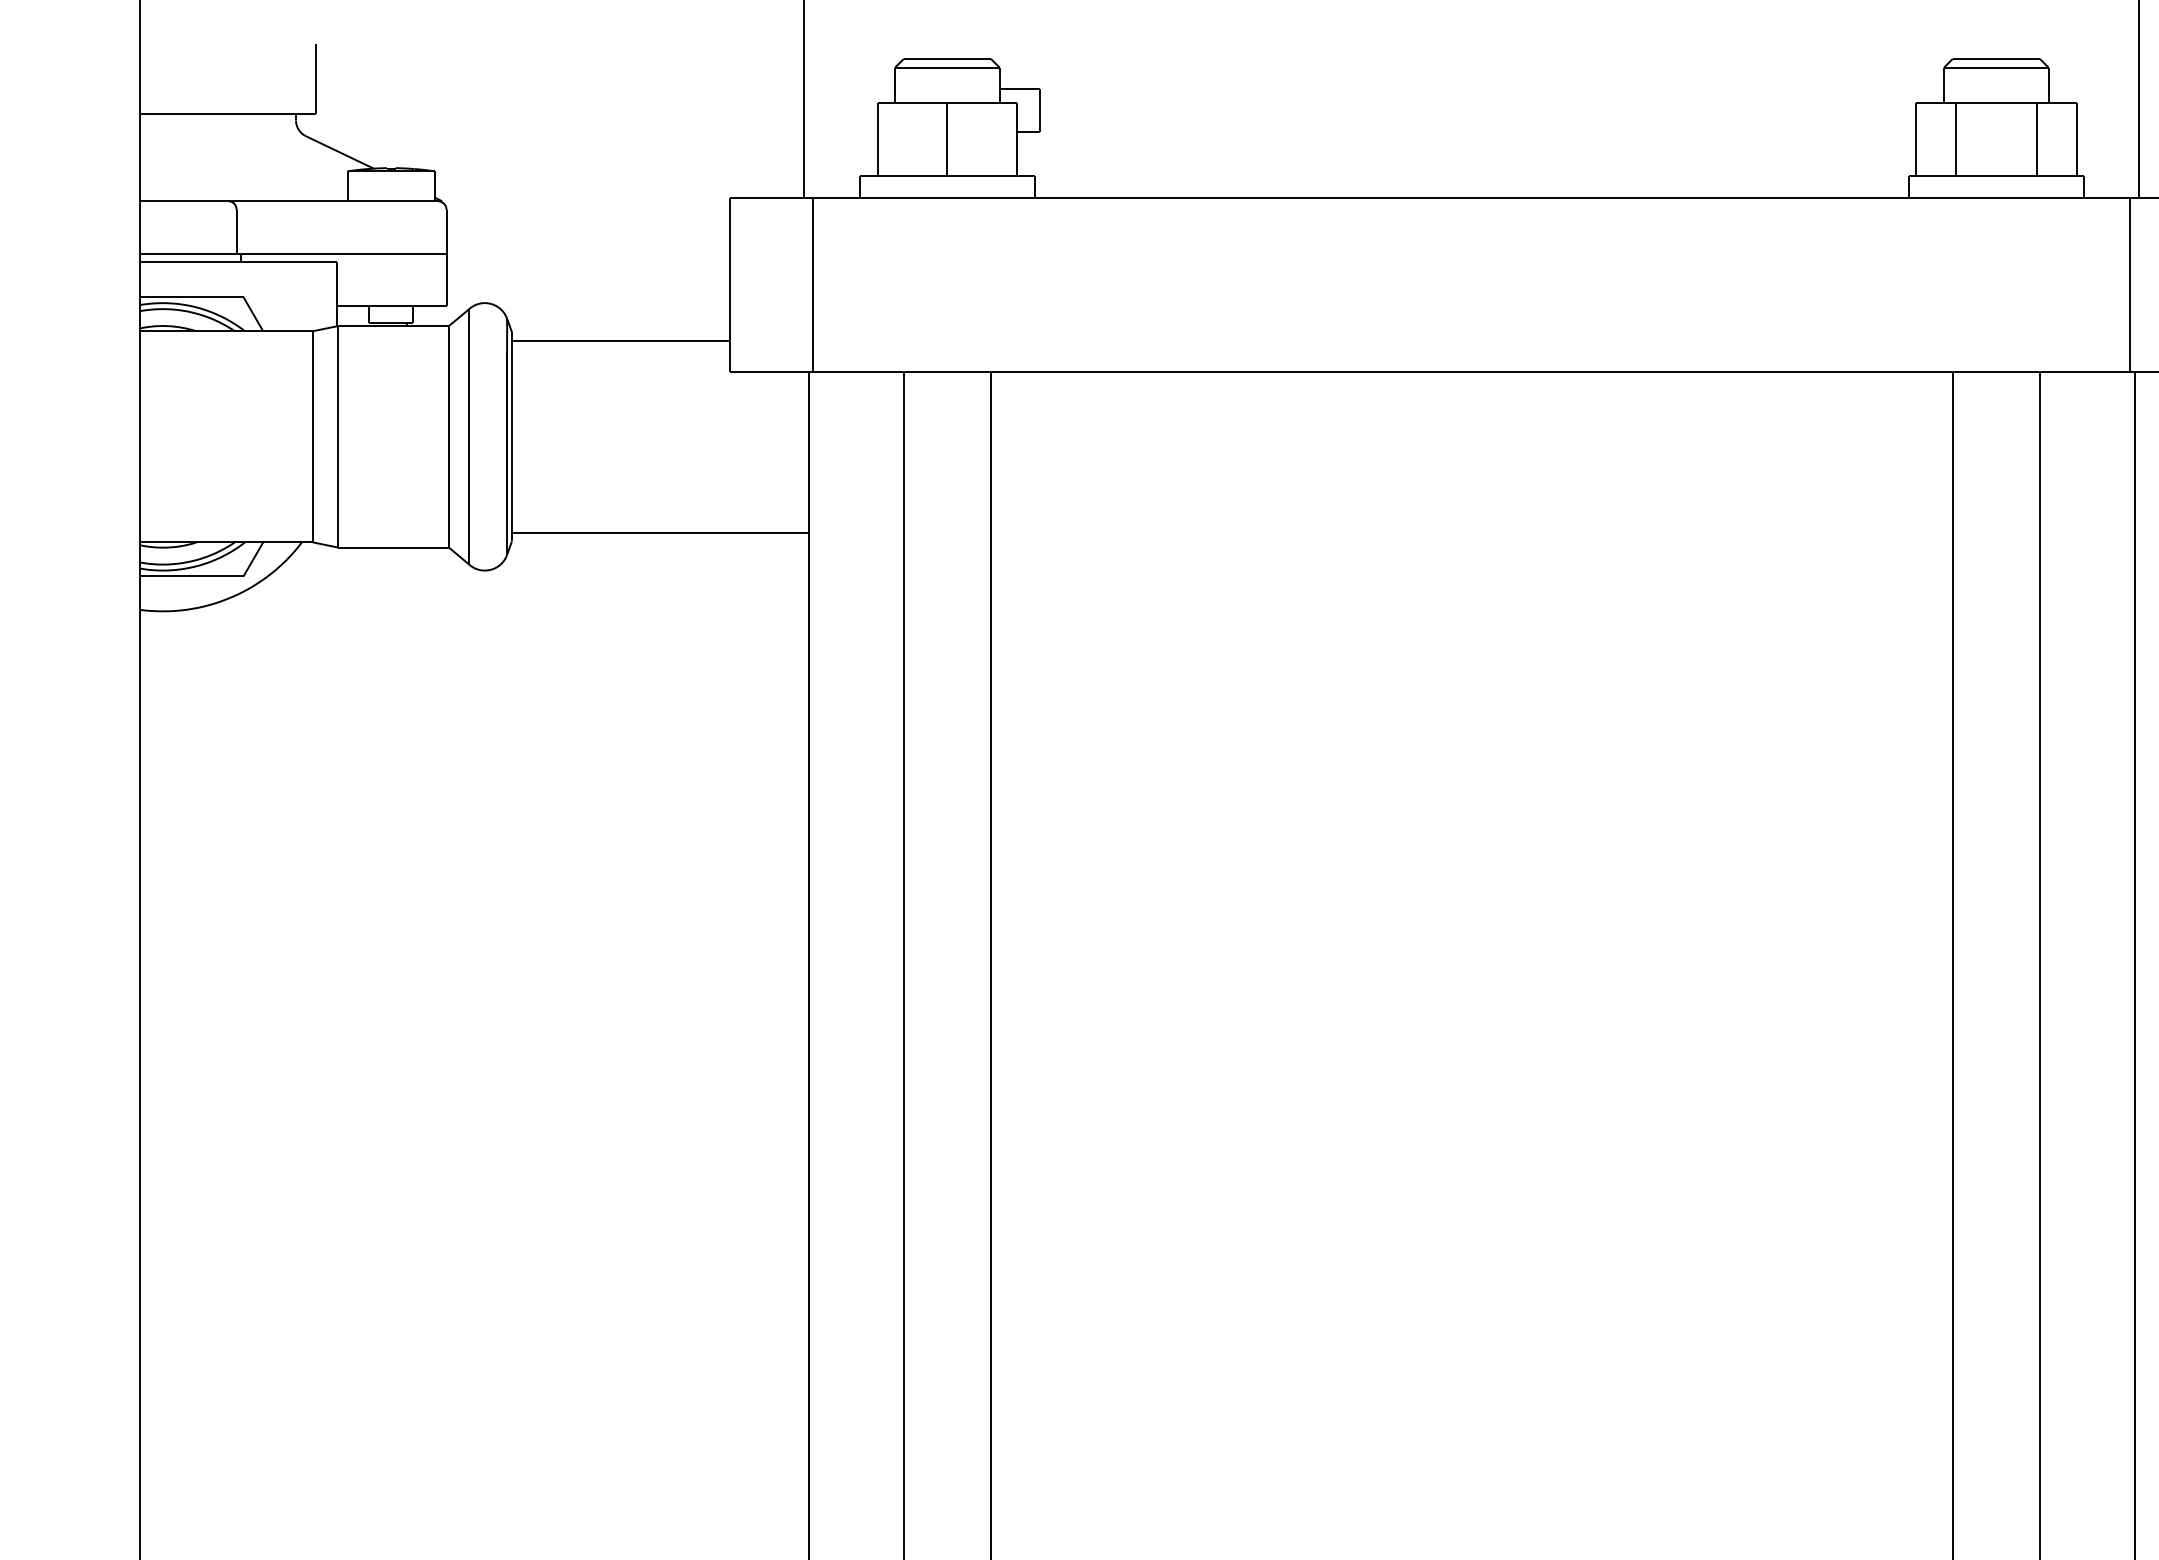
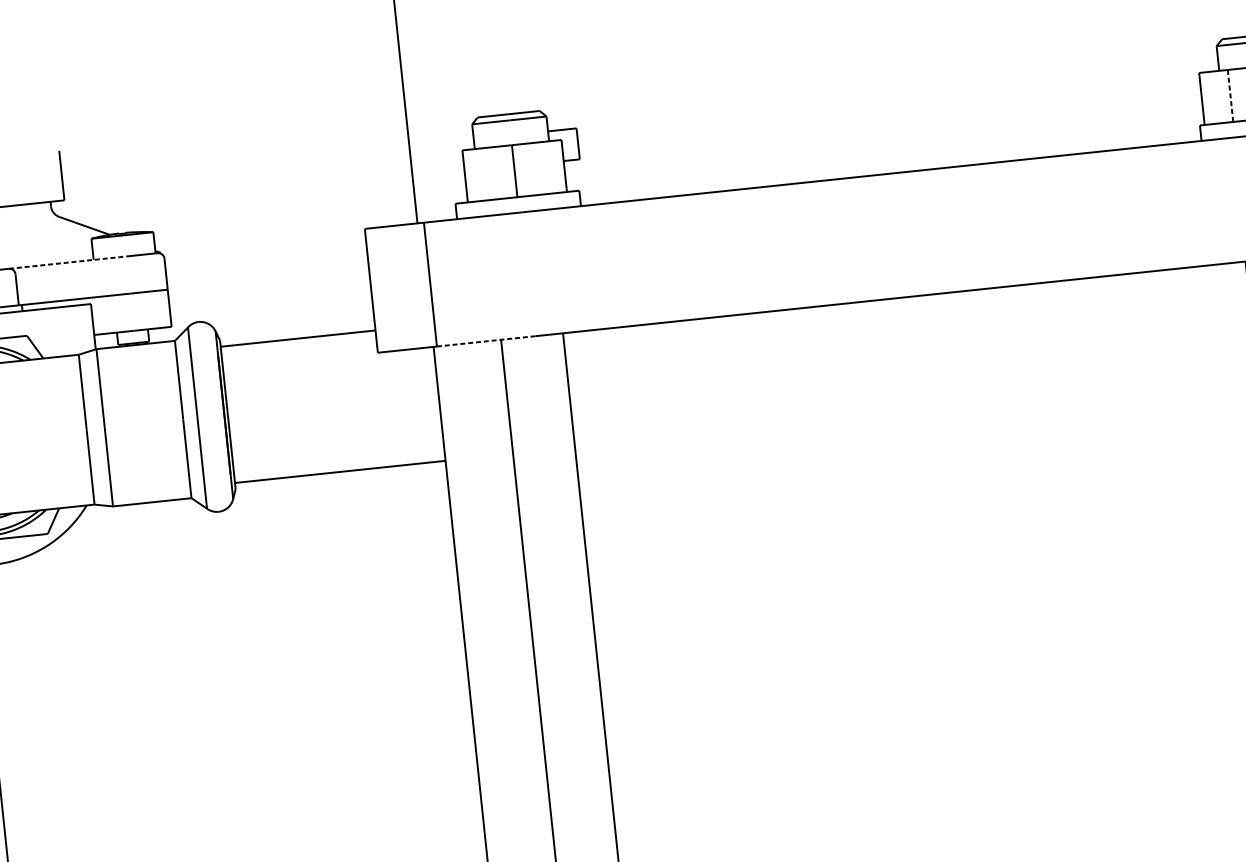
line: (1956, 139) -> (1230, 96), solid -> dashed
line: (311, 201) -> (68, 262), solid -> dashed
line: (882, 372) -> (486, 341), solid -> dashed

